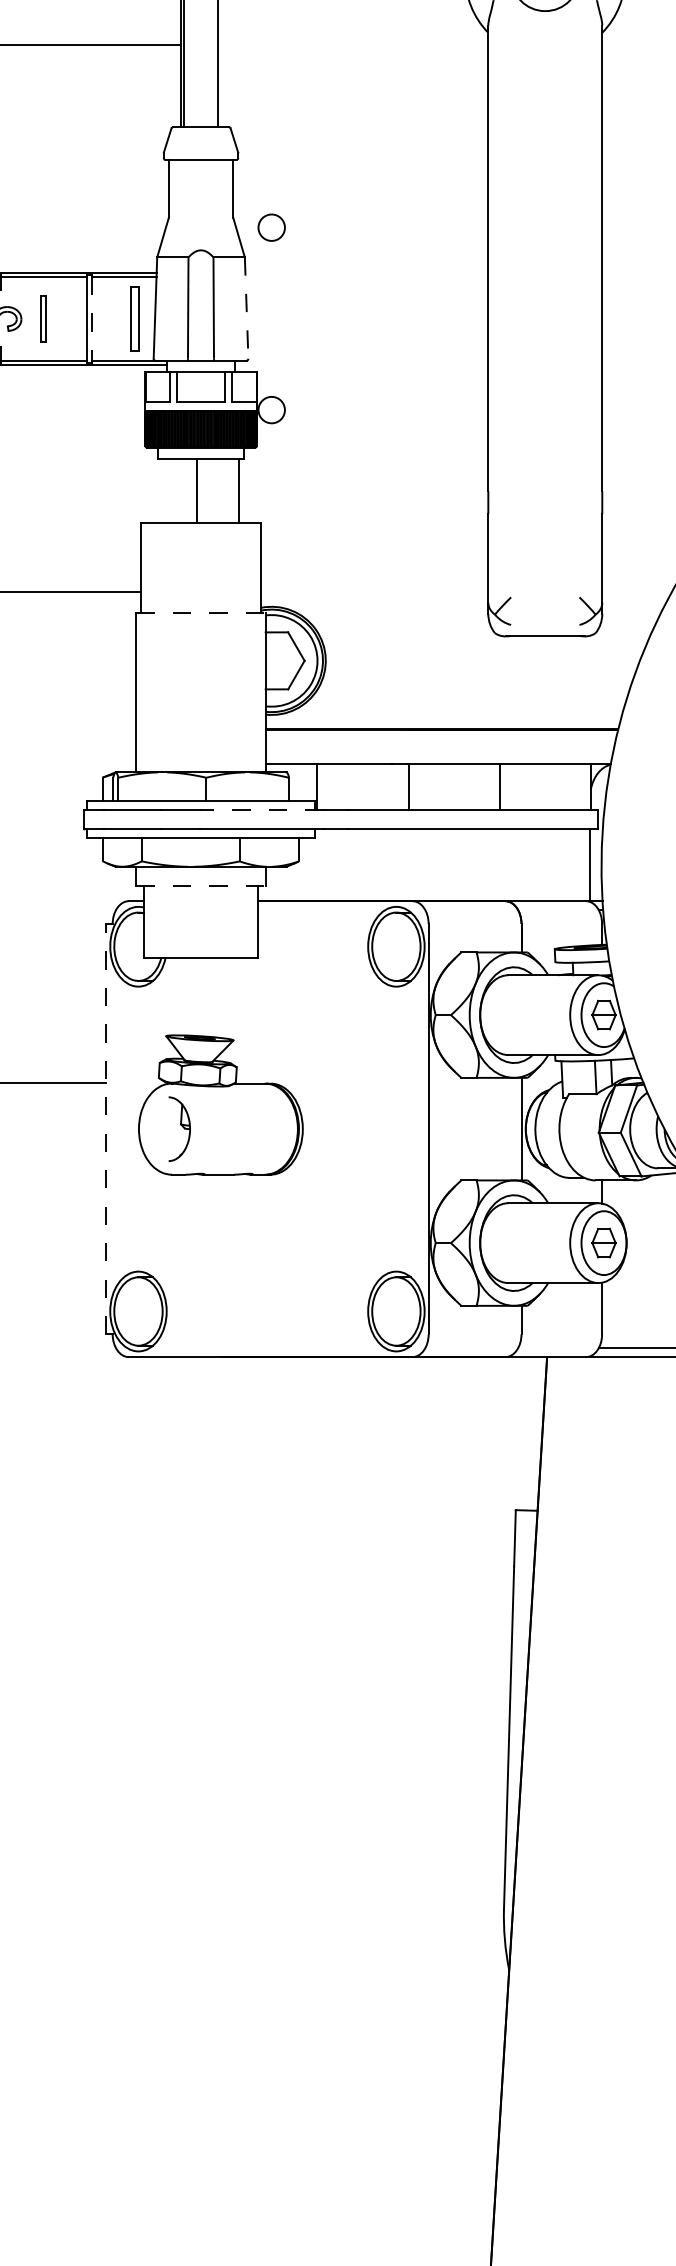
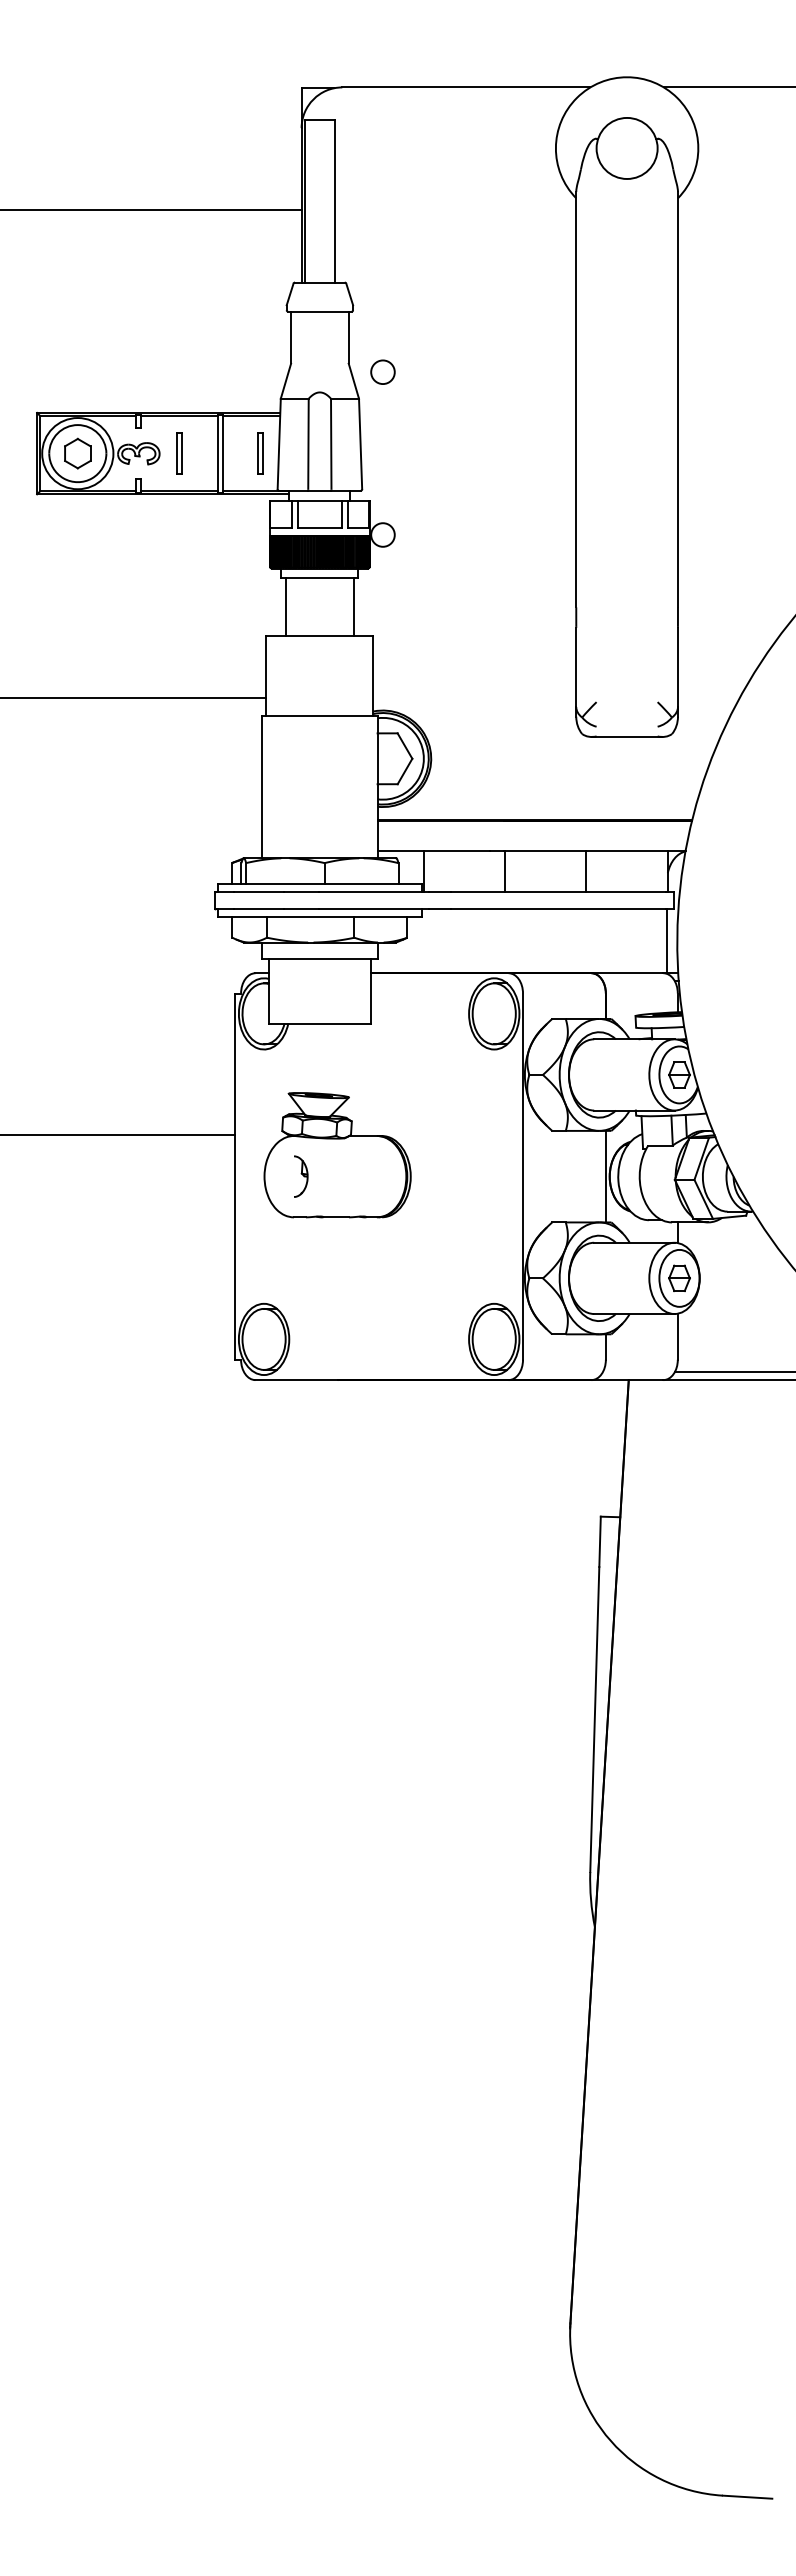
line: (246, 308) -> (360, 444), dashed -> solid
part: (134, 318) -> (260, 453), size x0.71
line: (91, 319) -> (222, 454), dashed -> solid
line: (197, 490) -> (286, 606), moved
line: (200, 612) -> (319, 715), dashed -> solid
line: (261, 809) -> (373, 891), dashed -> solid
line: (200, 885) -> (319, 959), dashed -> solid
line: (106, 1128) -> (235, 1176), dashed -> solid
part: (180, 1128) -> (301, 1176), size x0.71

